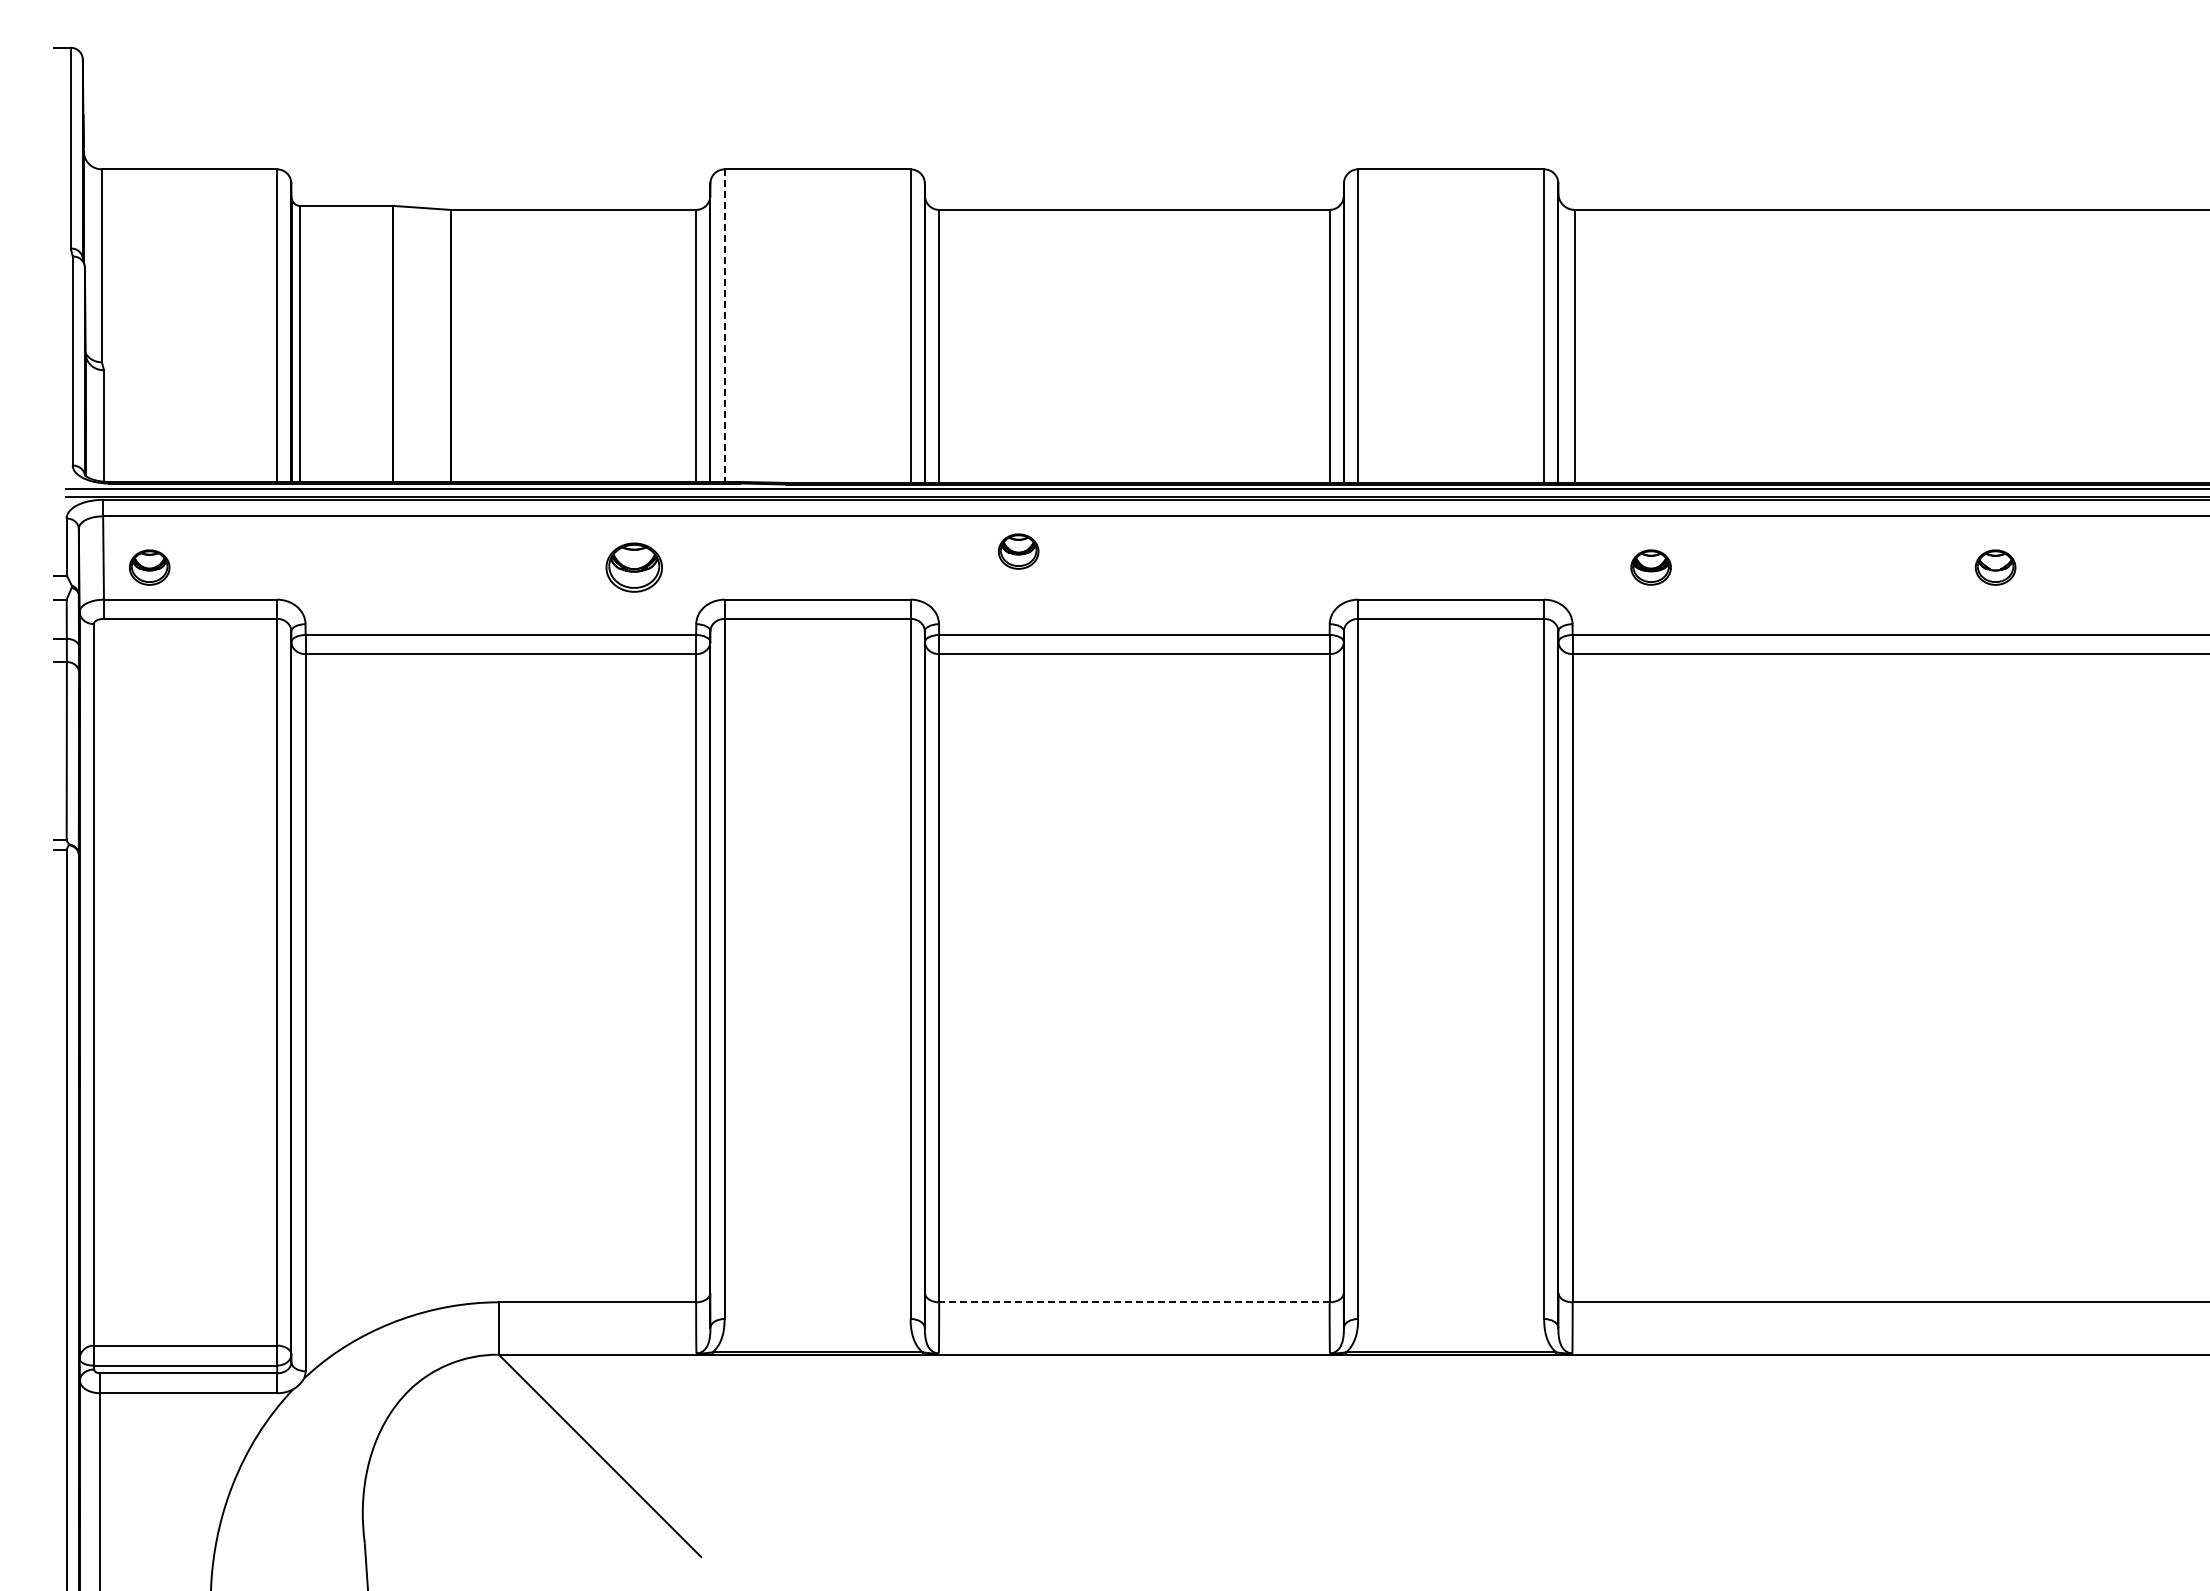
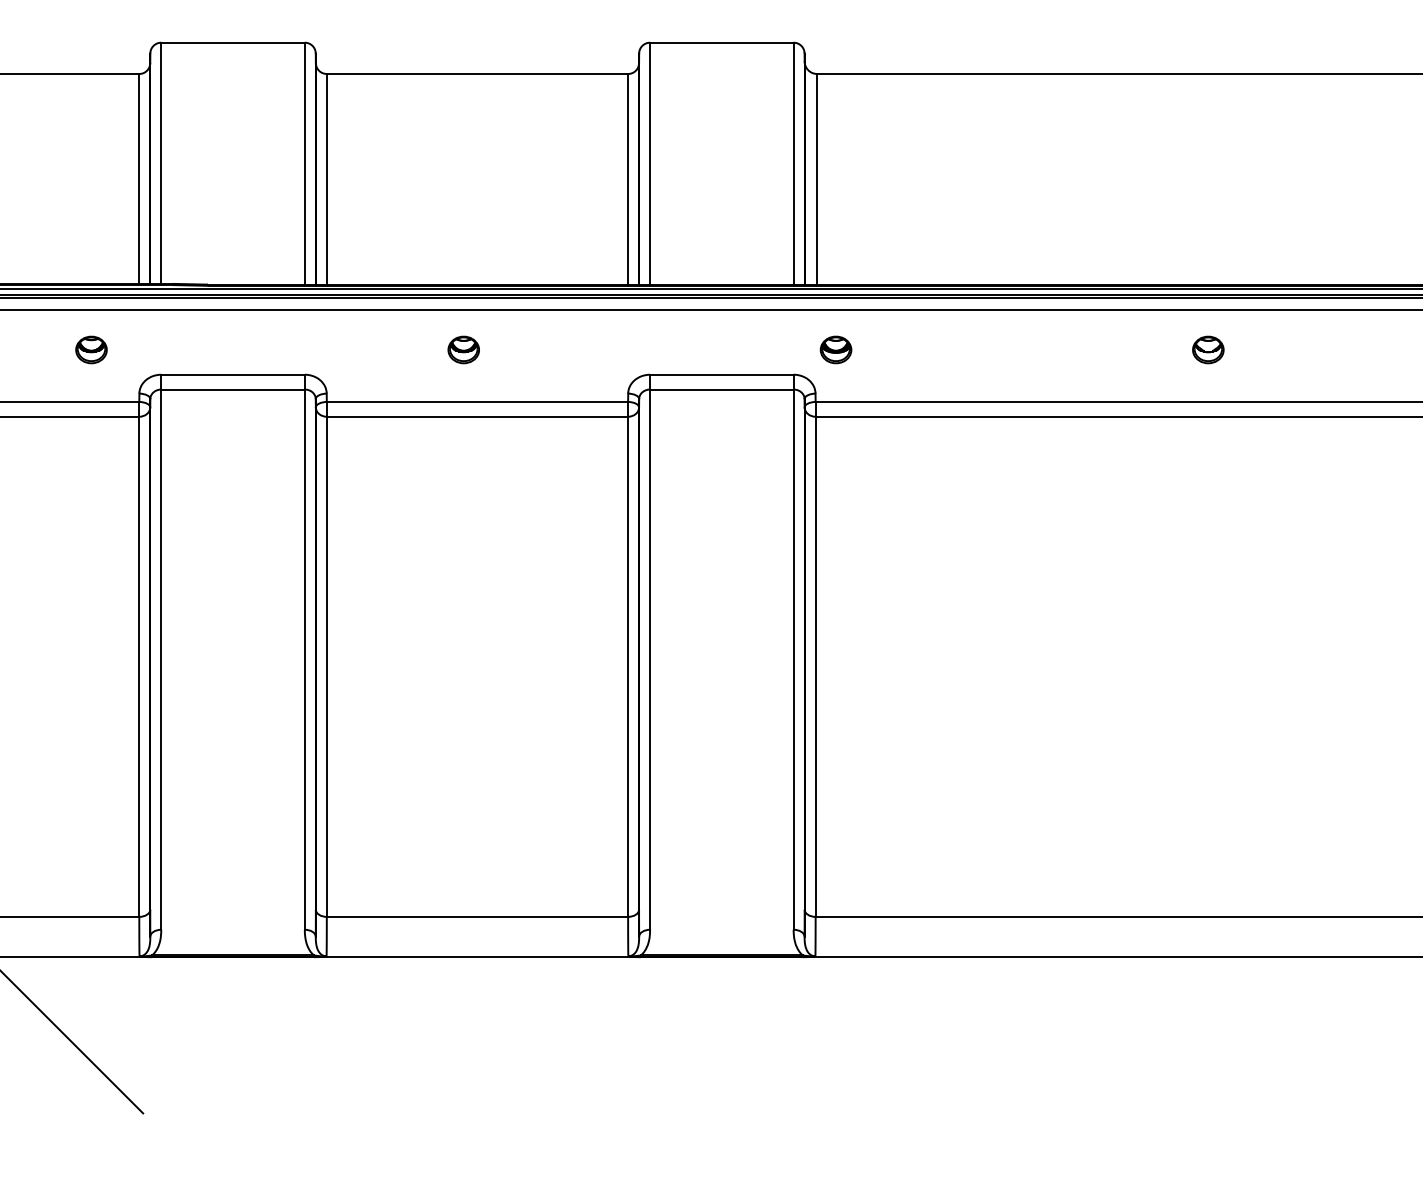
line: (724, 326) -> (161, 163), dashed -> solid
part: (1018, 551) -> (463, 349), moved
part: (633, 567) -> (90, 349), size x0.71
part: (1650, 567) -> (835, 349), moved
part: (1995, 567) -> (1208, 349), moved
line: (1133, 1302) -> (476, 917), dashed -> solid

